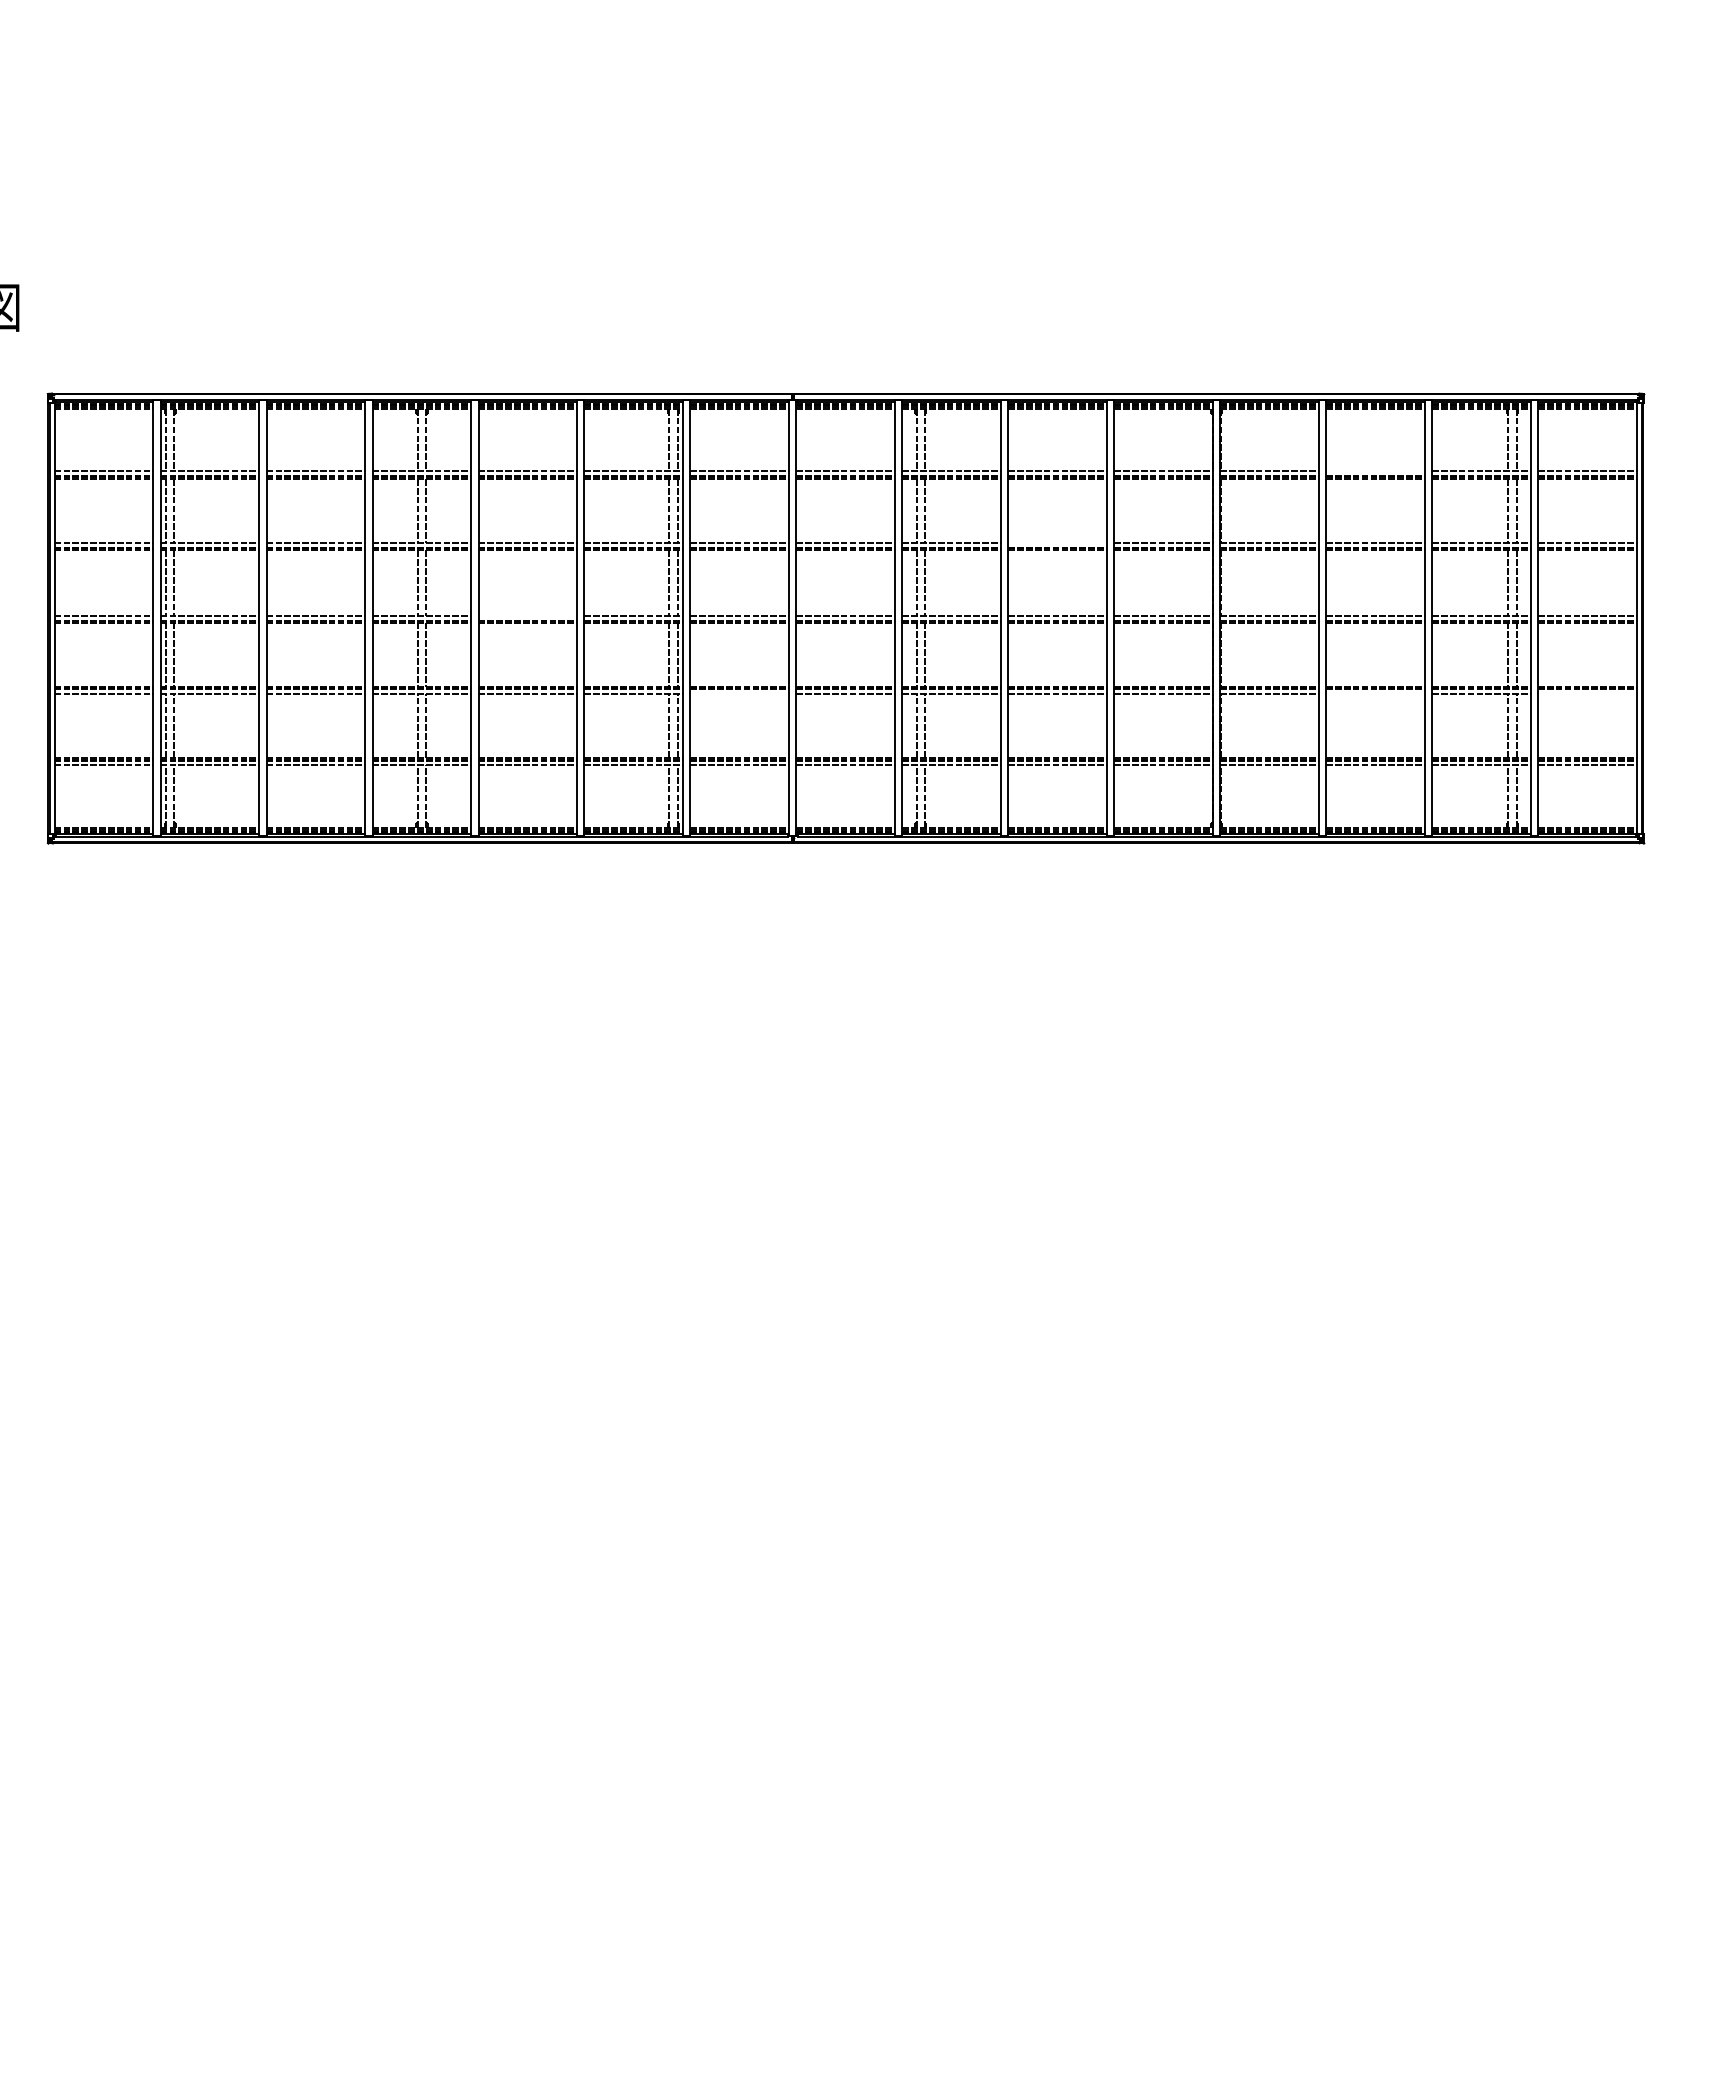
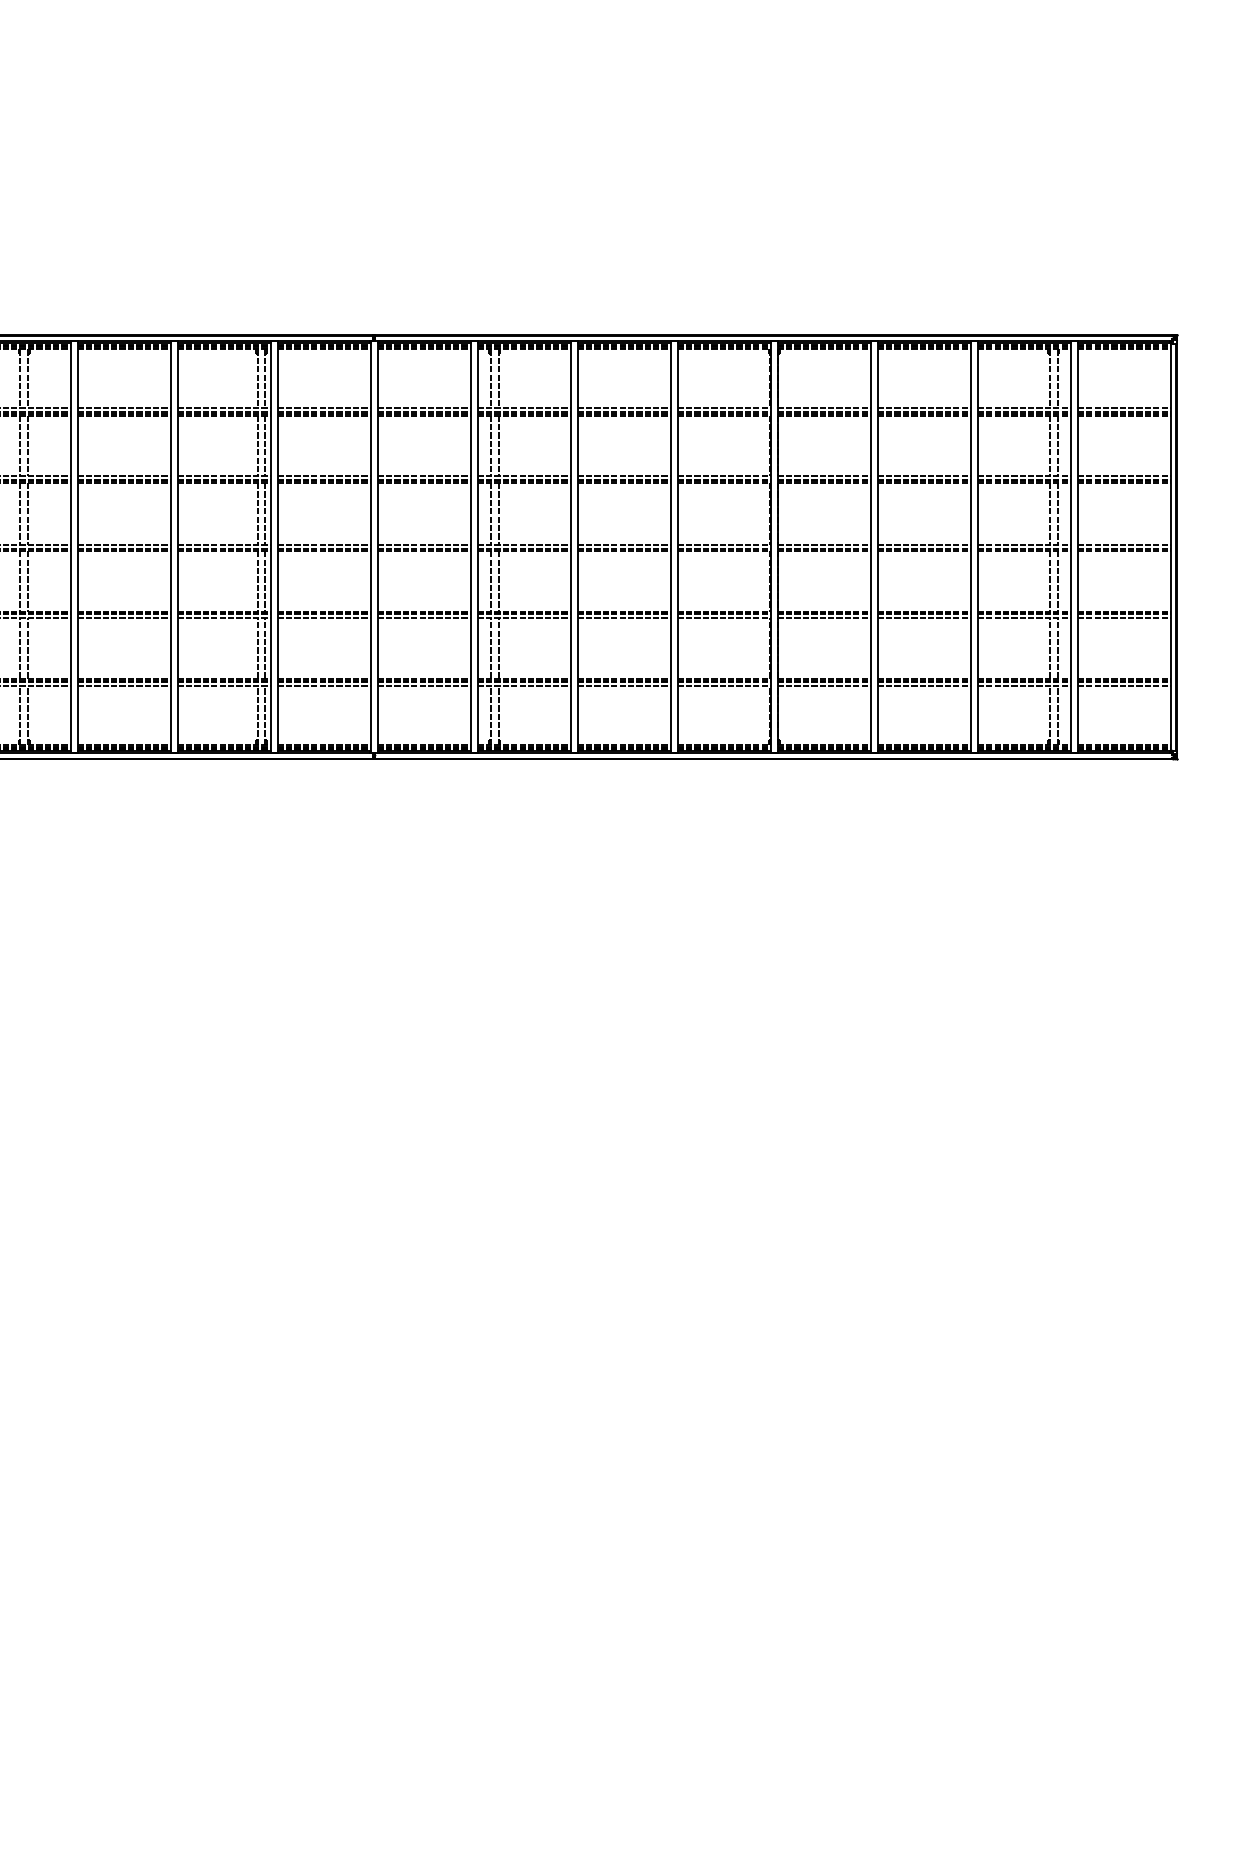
line: (1375, 471) -> (924, 408), added
line: (1057, 543) -> (624, 476), added
line: (527, 616) -> (123, 545), added
line: (739, 693) -> (323, 618), added
line: (1375, 693) -> (924, 618), added
line: (1587, 693) -> (1124, 618), added

